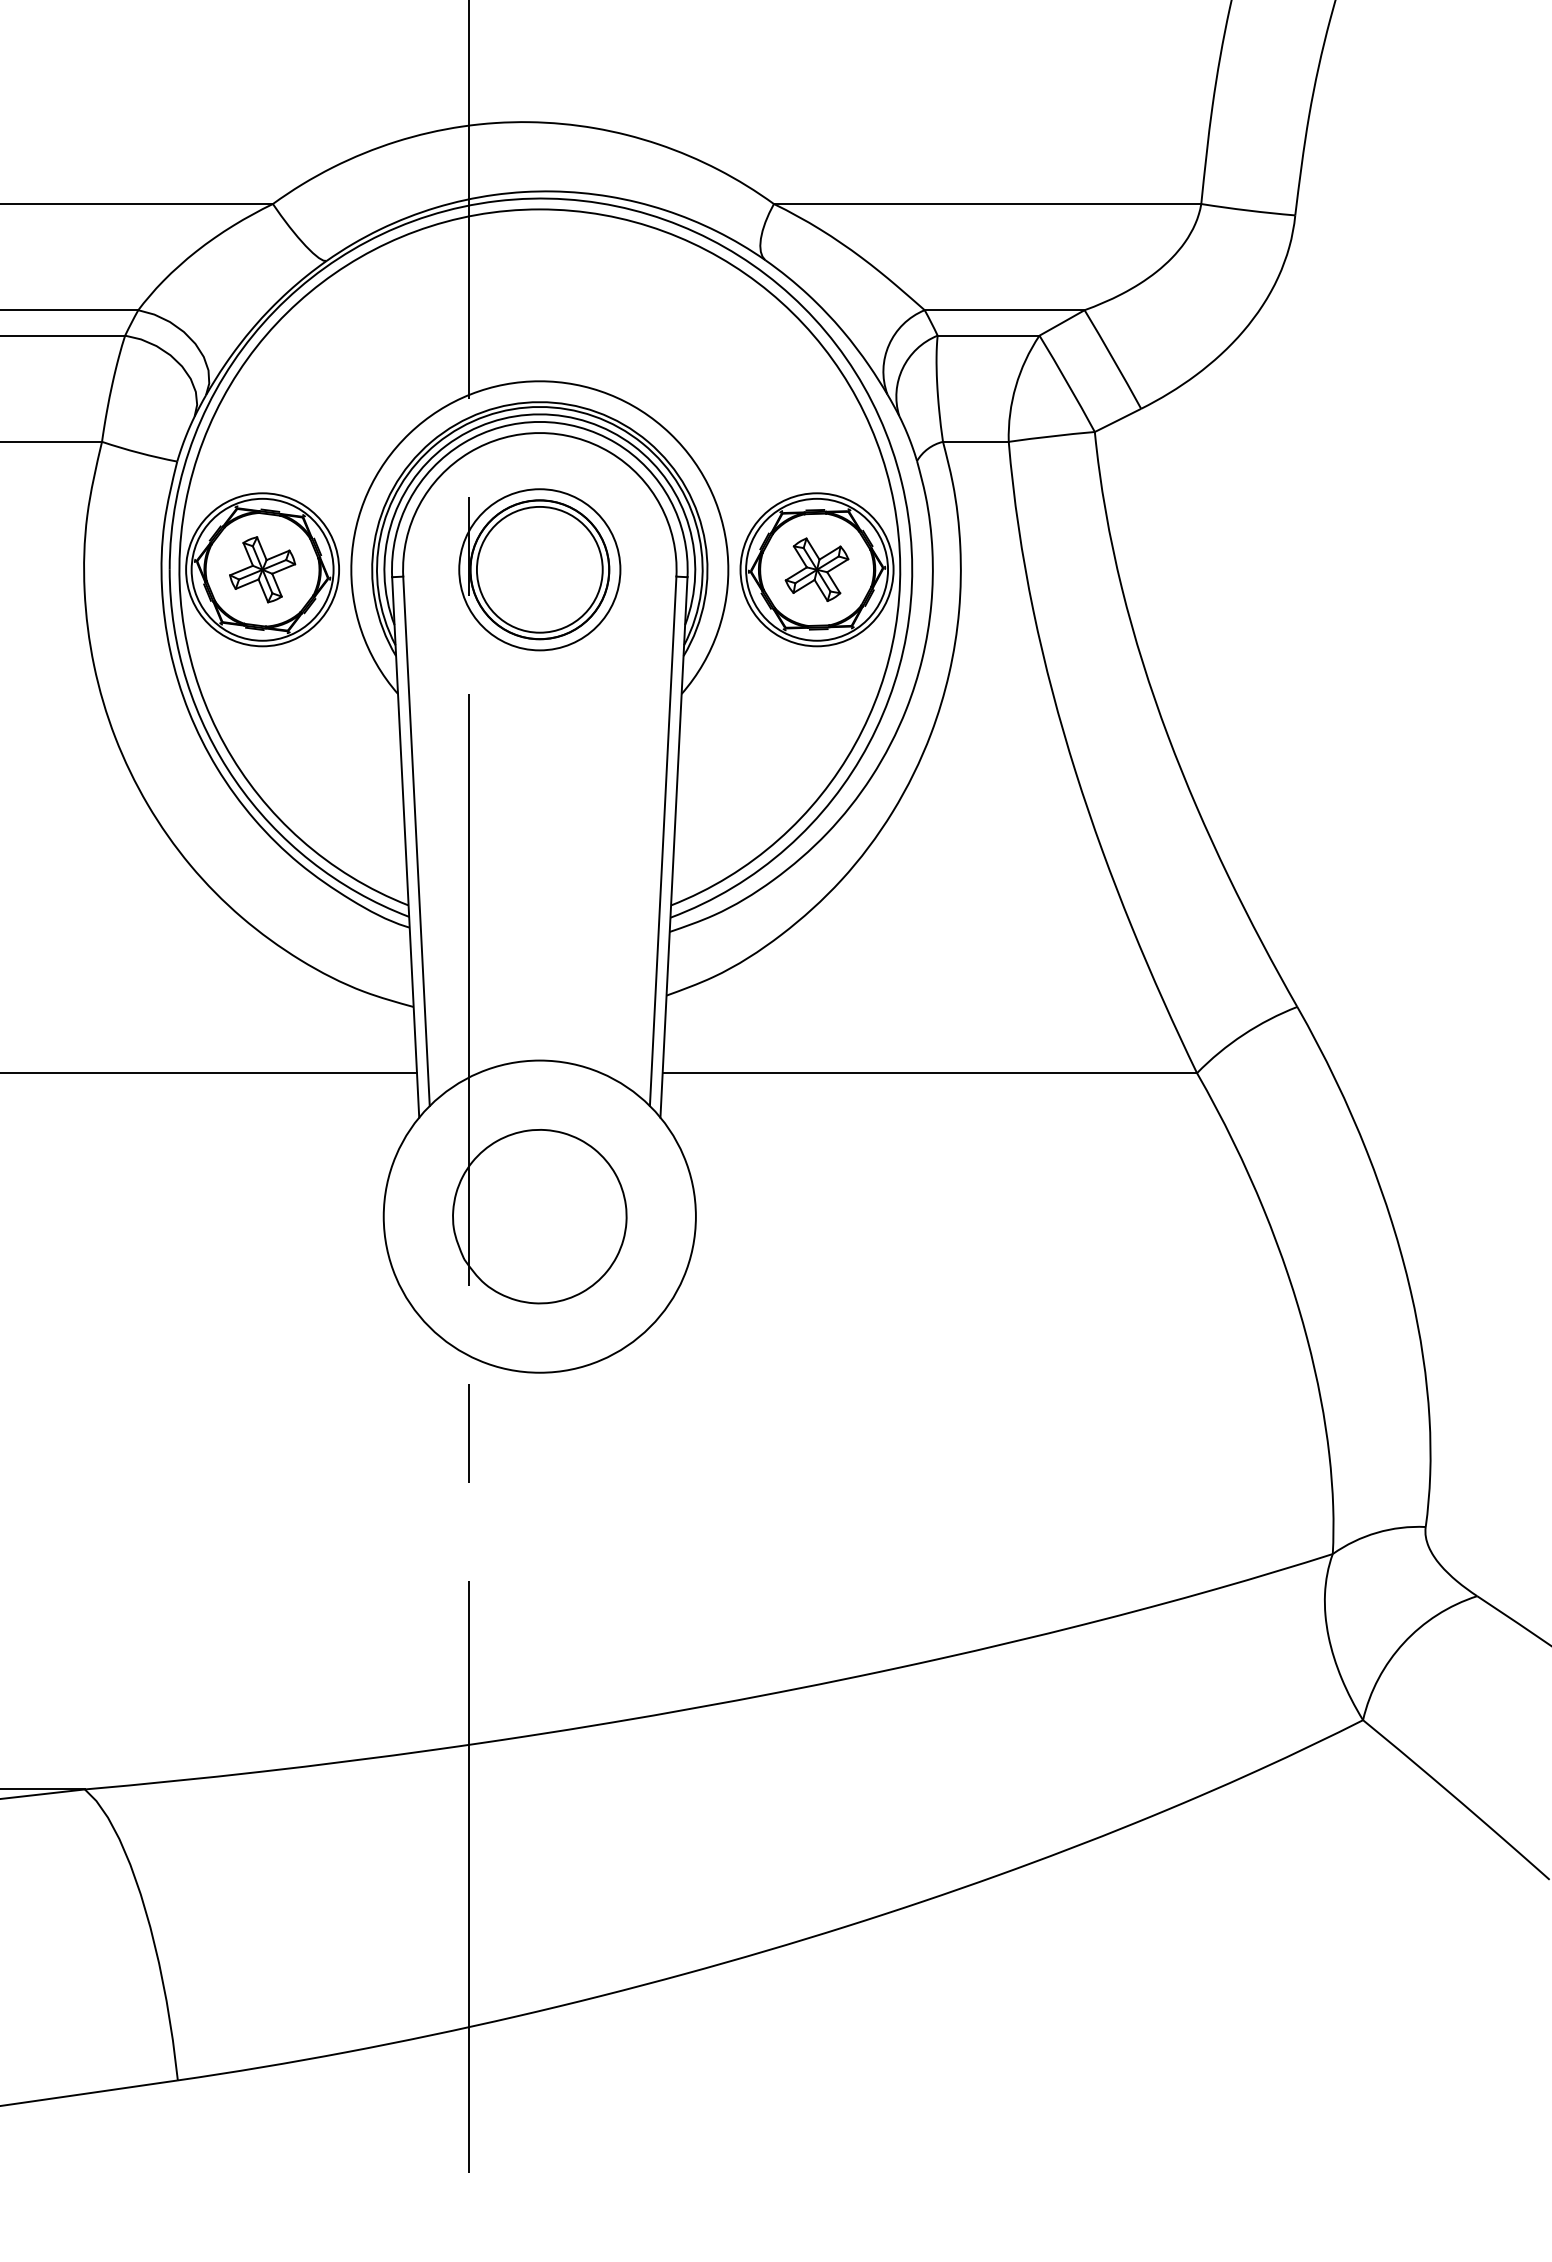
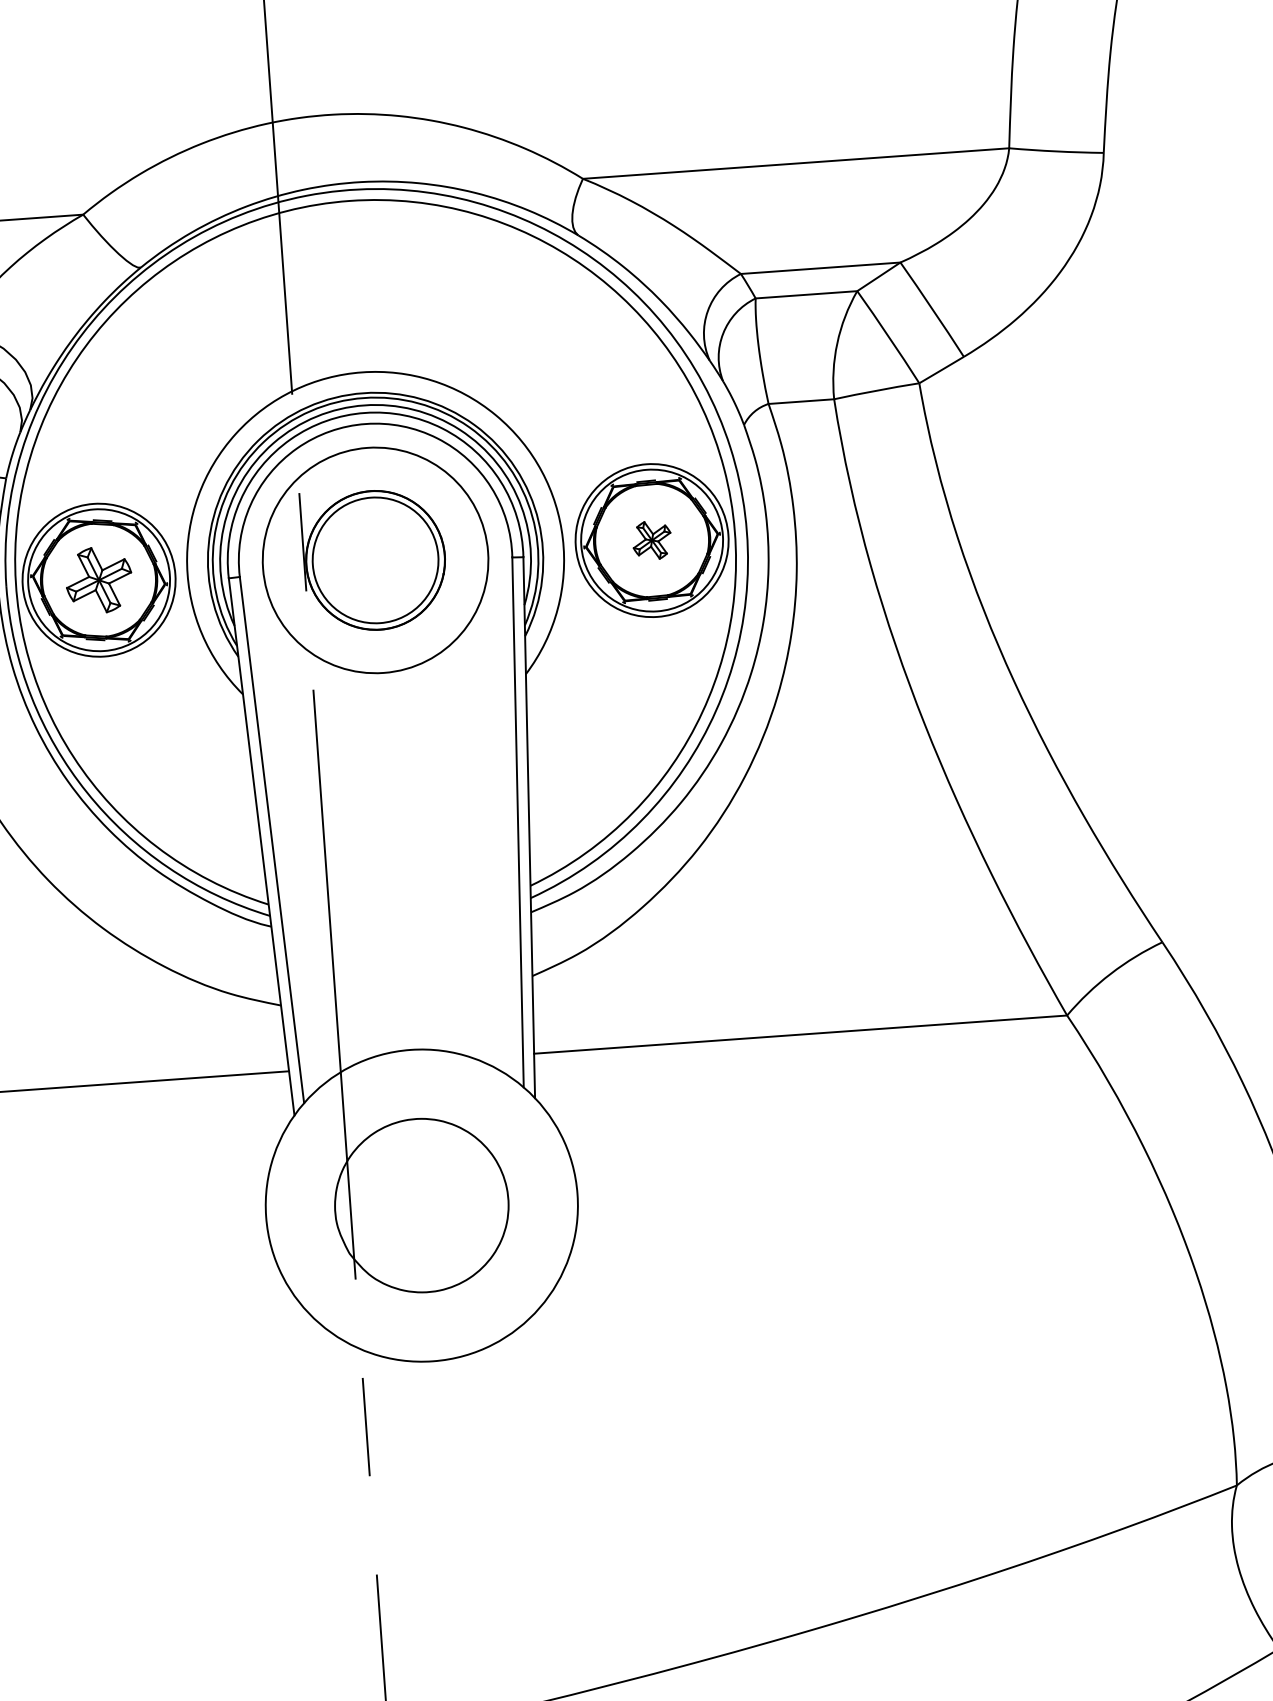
circle: (539, 569) -> (375, 560), size x1.4
part: (816, 569) -> (651, 540), size x0.6

